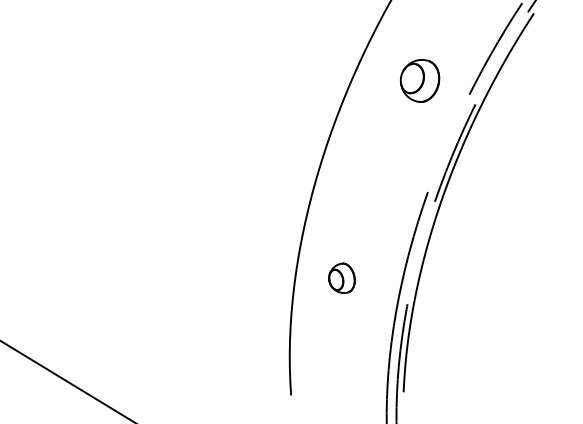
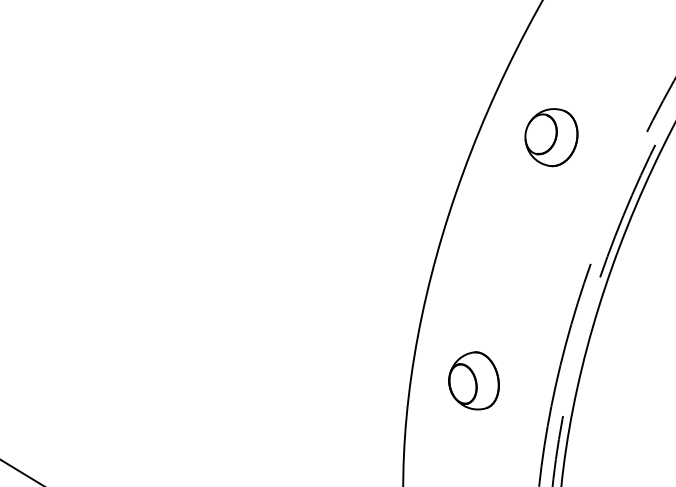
part: (419, 80) -> (550, 136), moved
part: (341, 278) -> (473, 381), size x1.43

